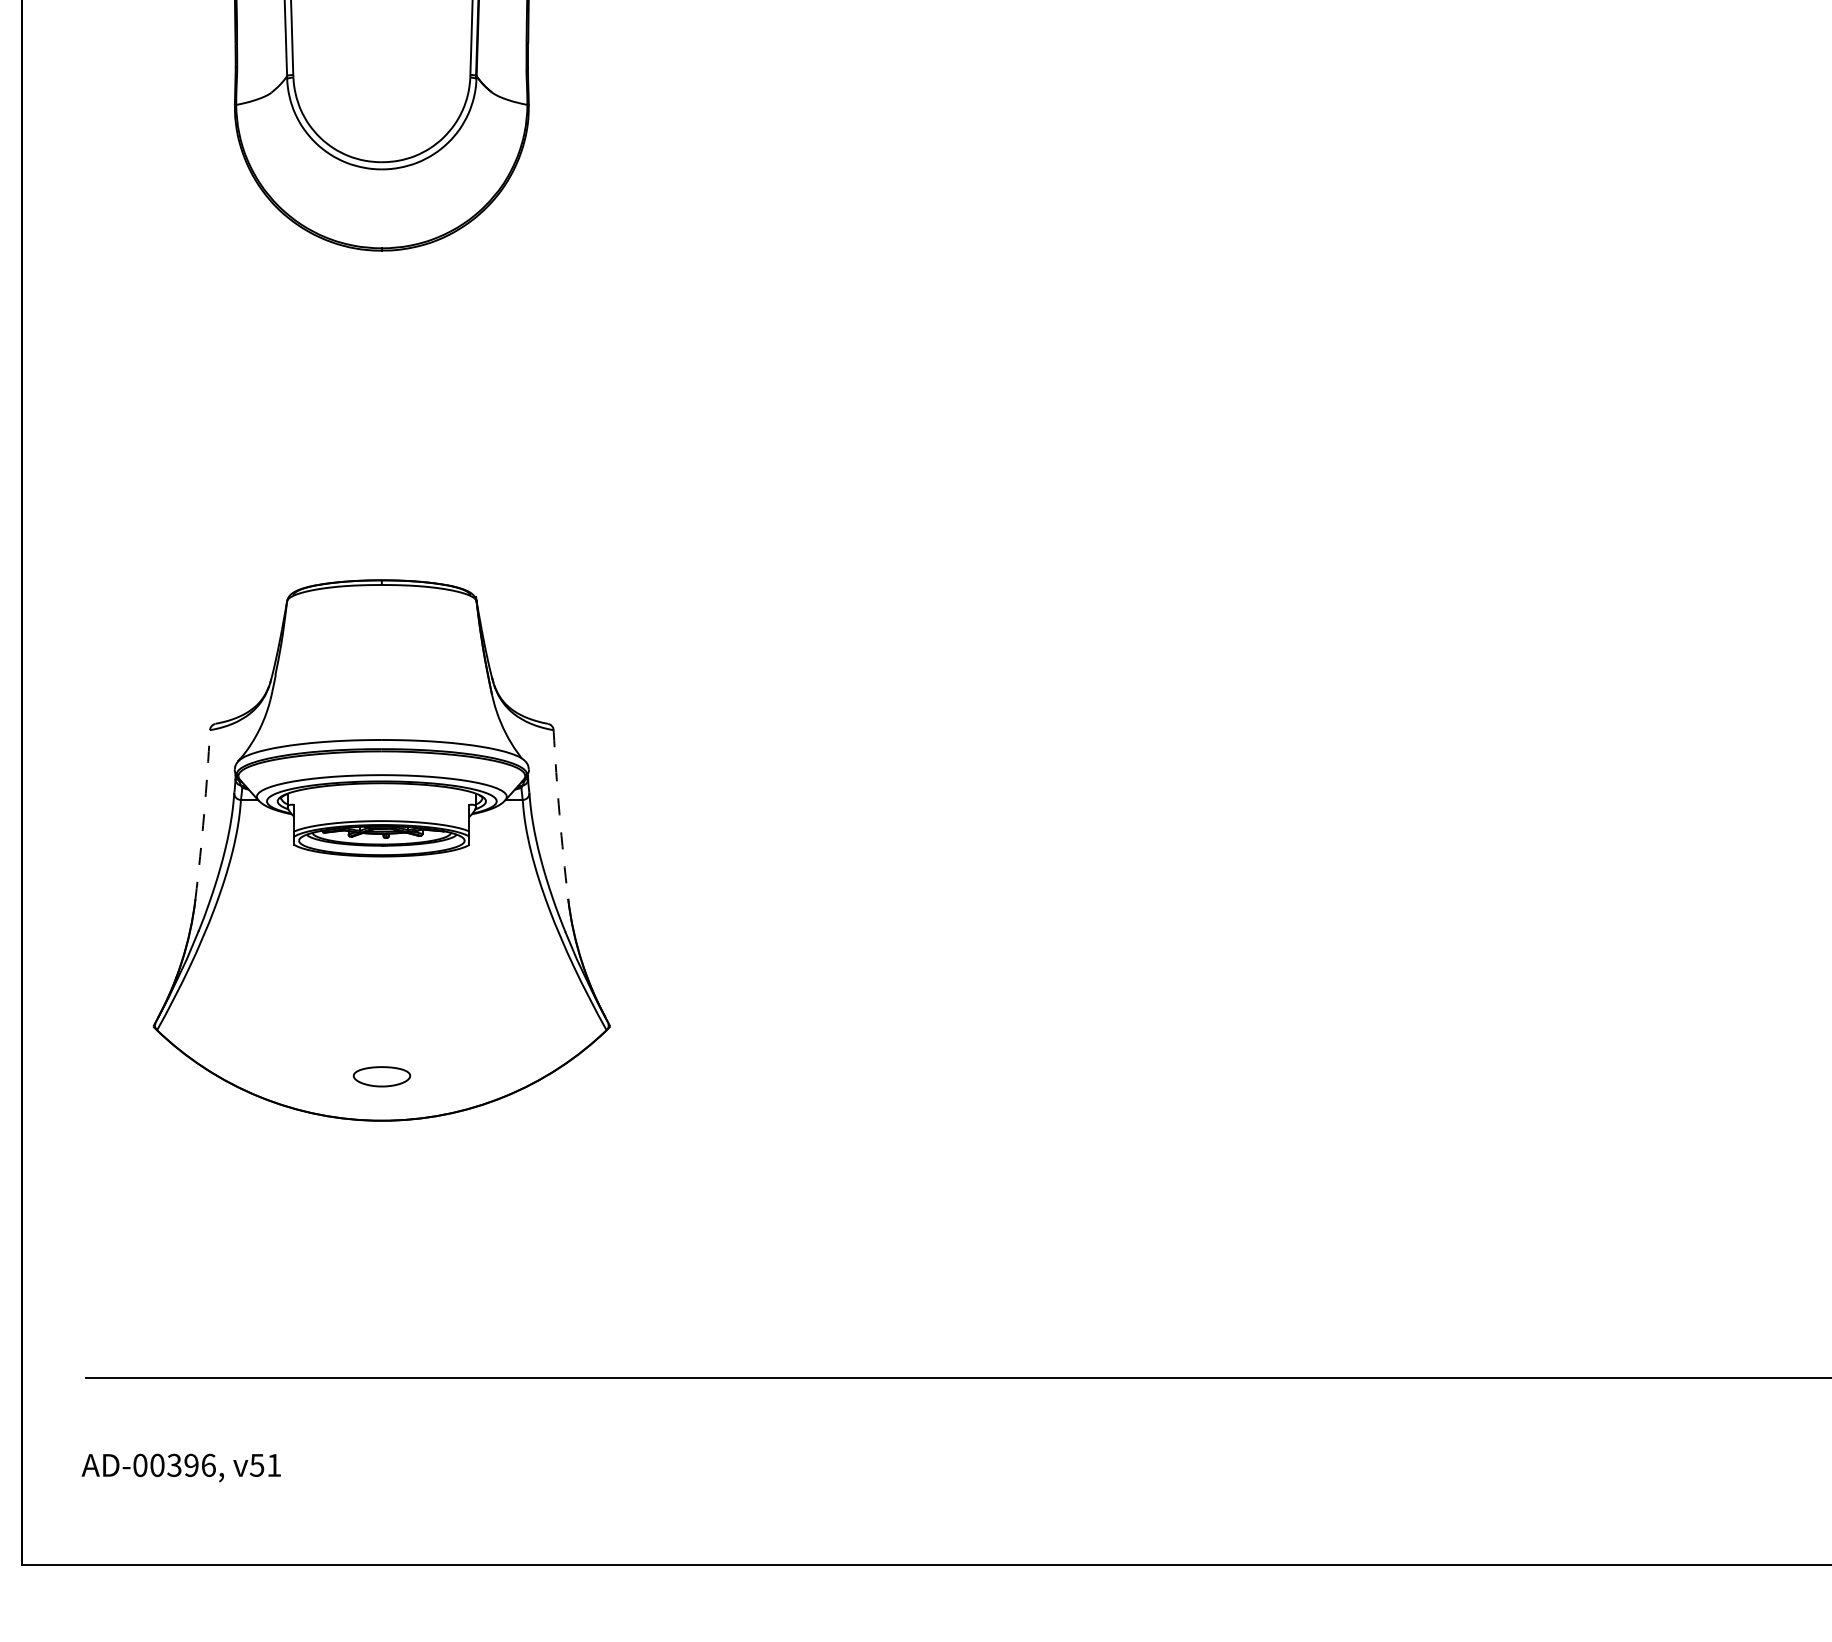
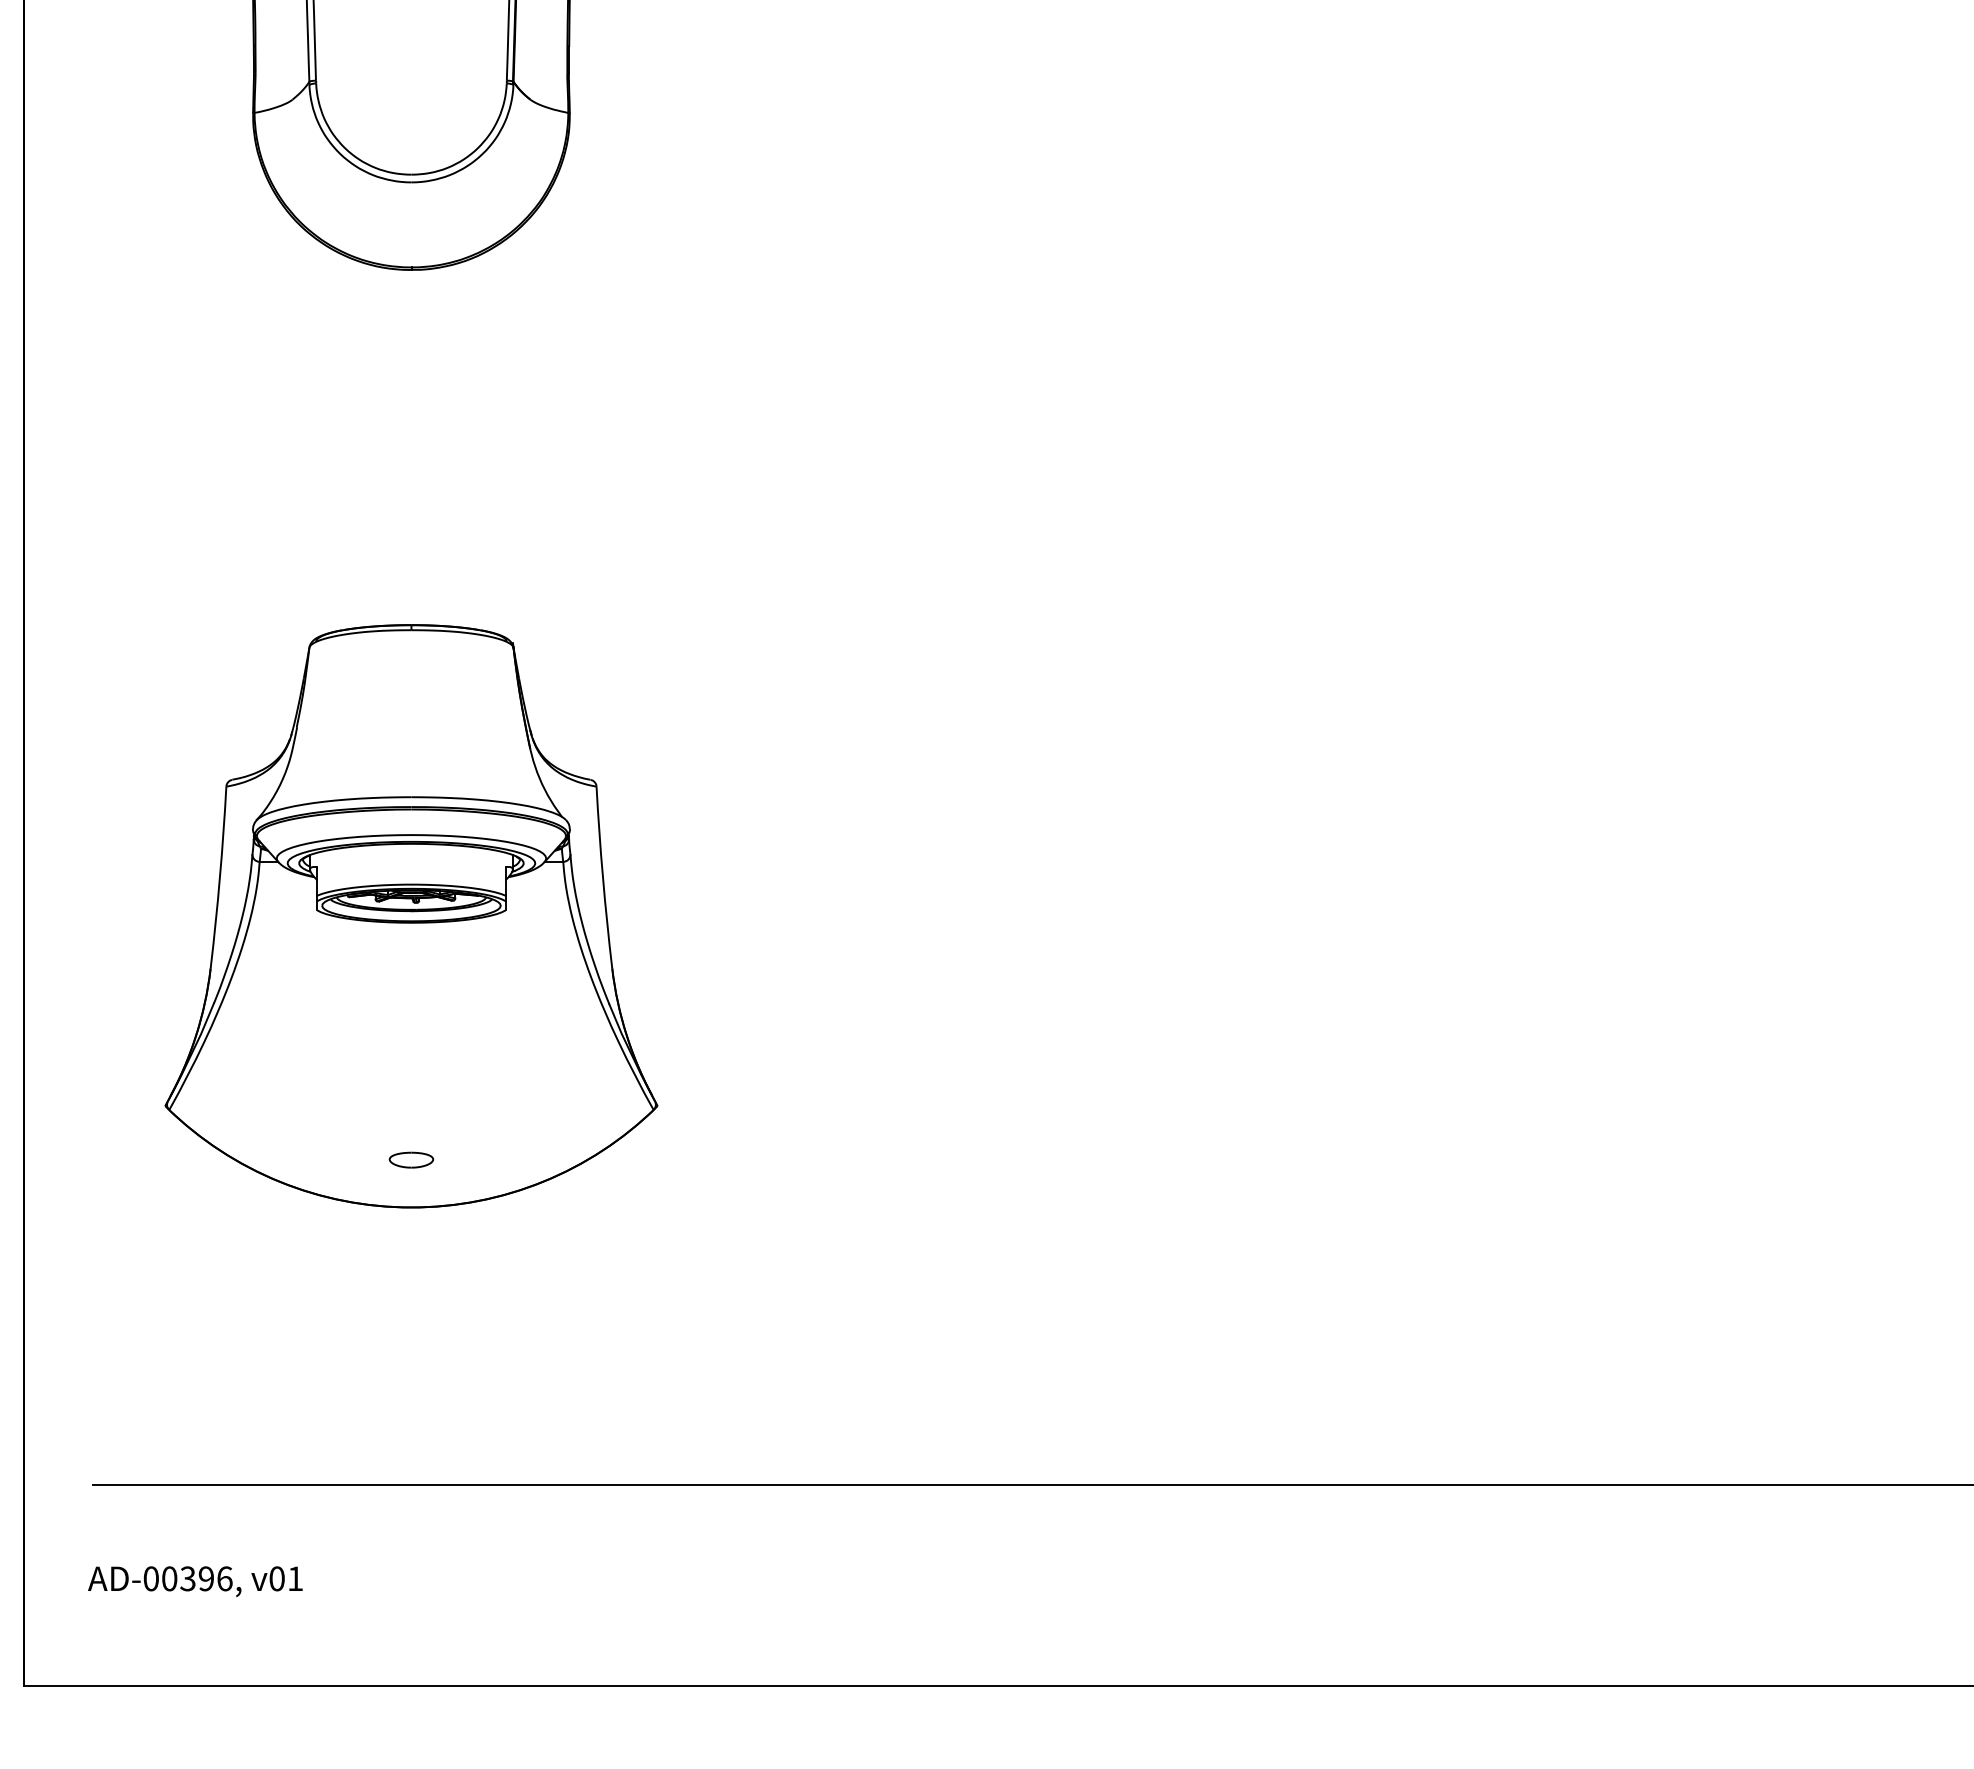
arc: (204, 814) -> (220, 877), dashed -> solid
arc: (559, 814) -> (602, 877), dashed -> solid
part: (381, 1076) -> (411, 1159), size x0.71
text: (256, 1464) -> (276, 1577), v51 -> v01

